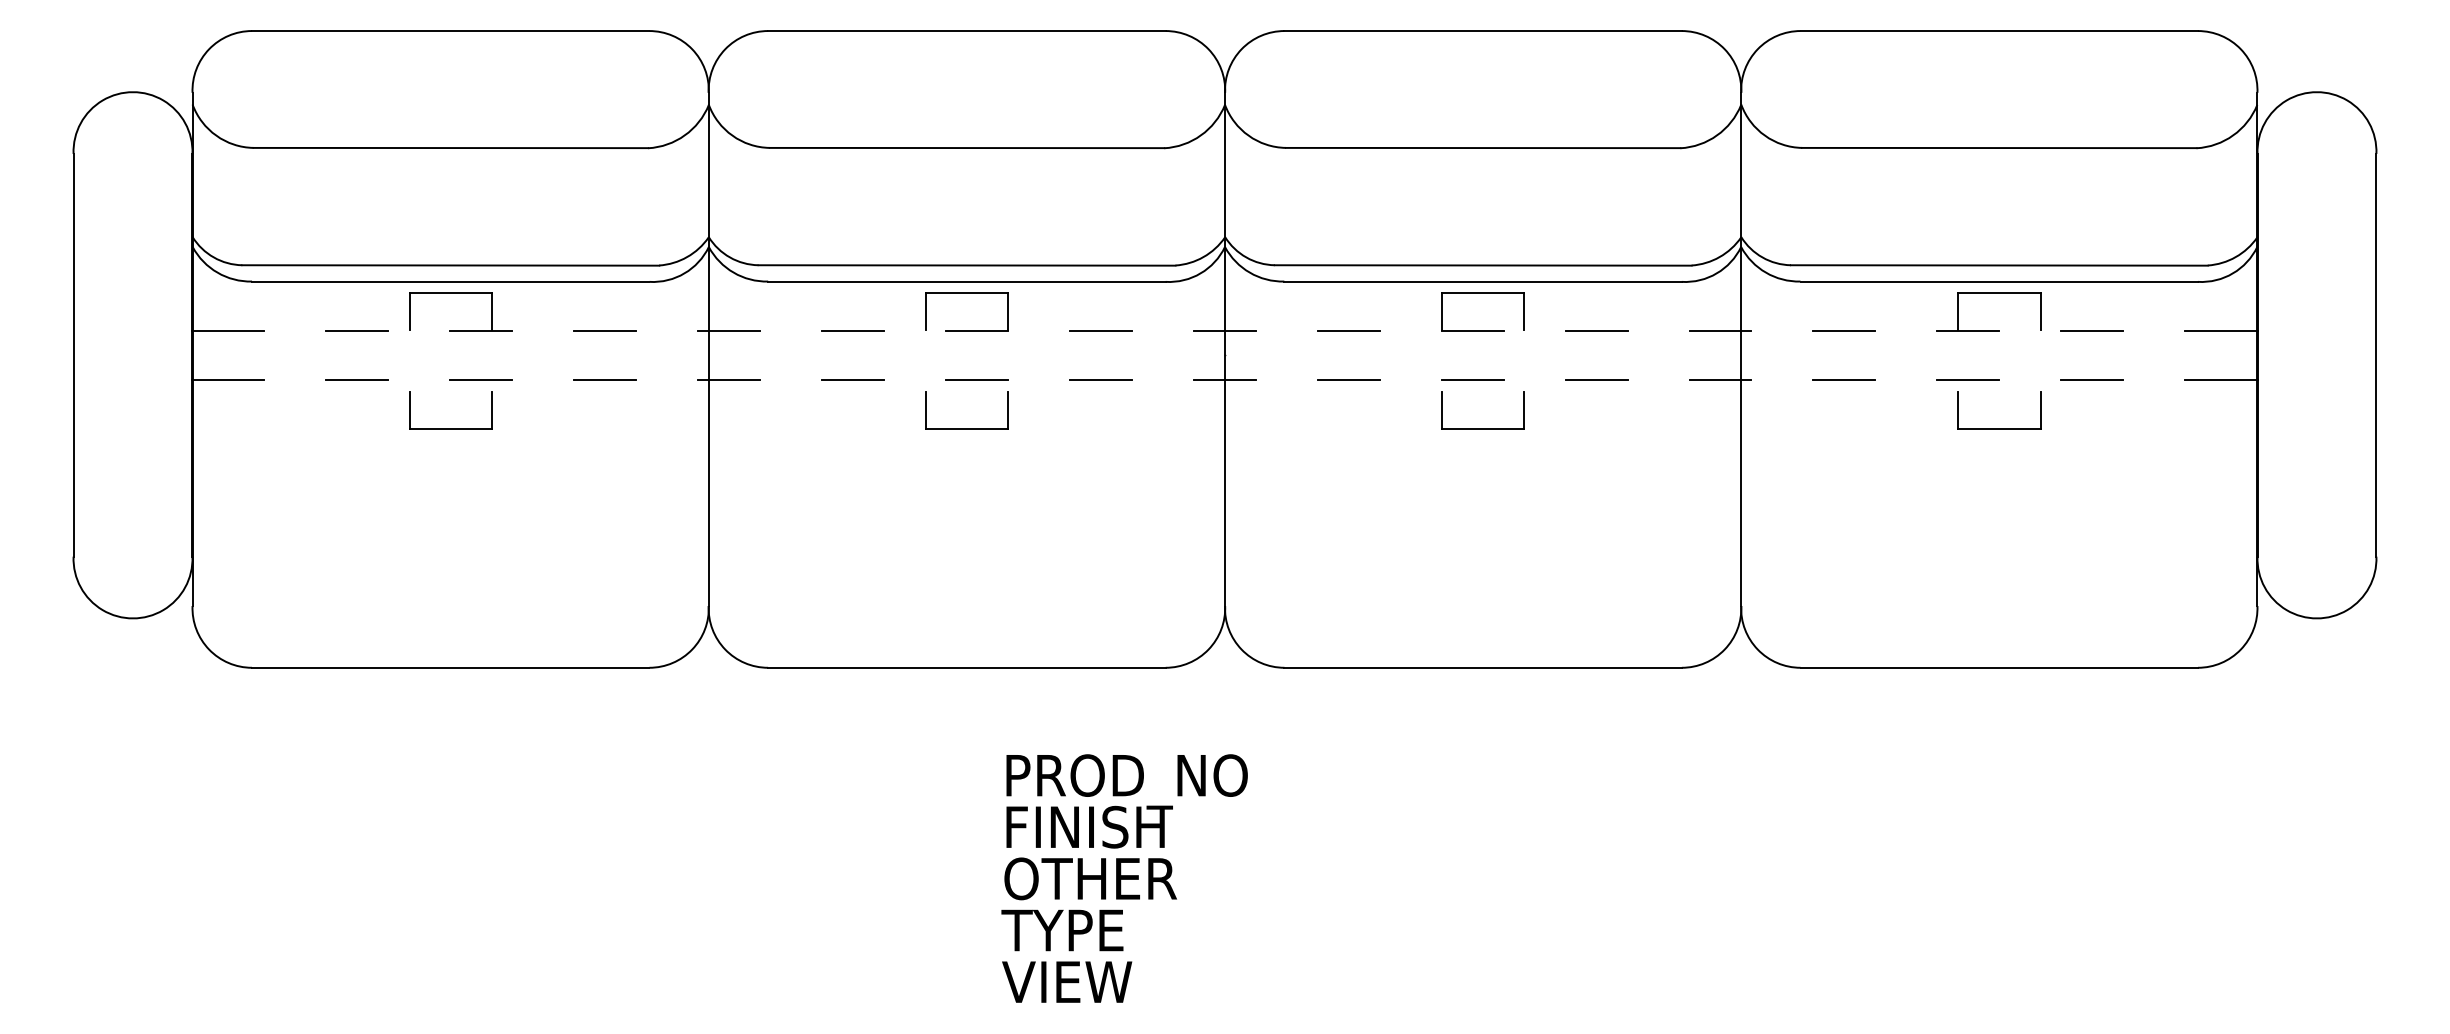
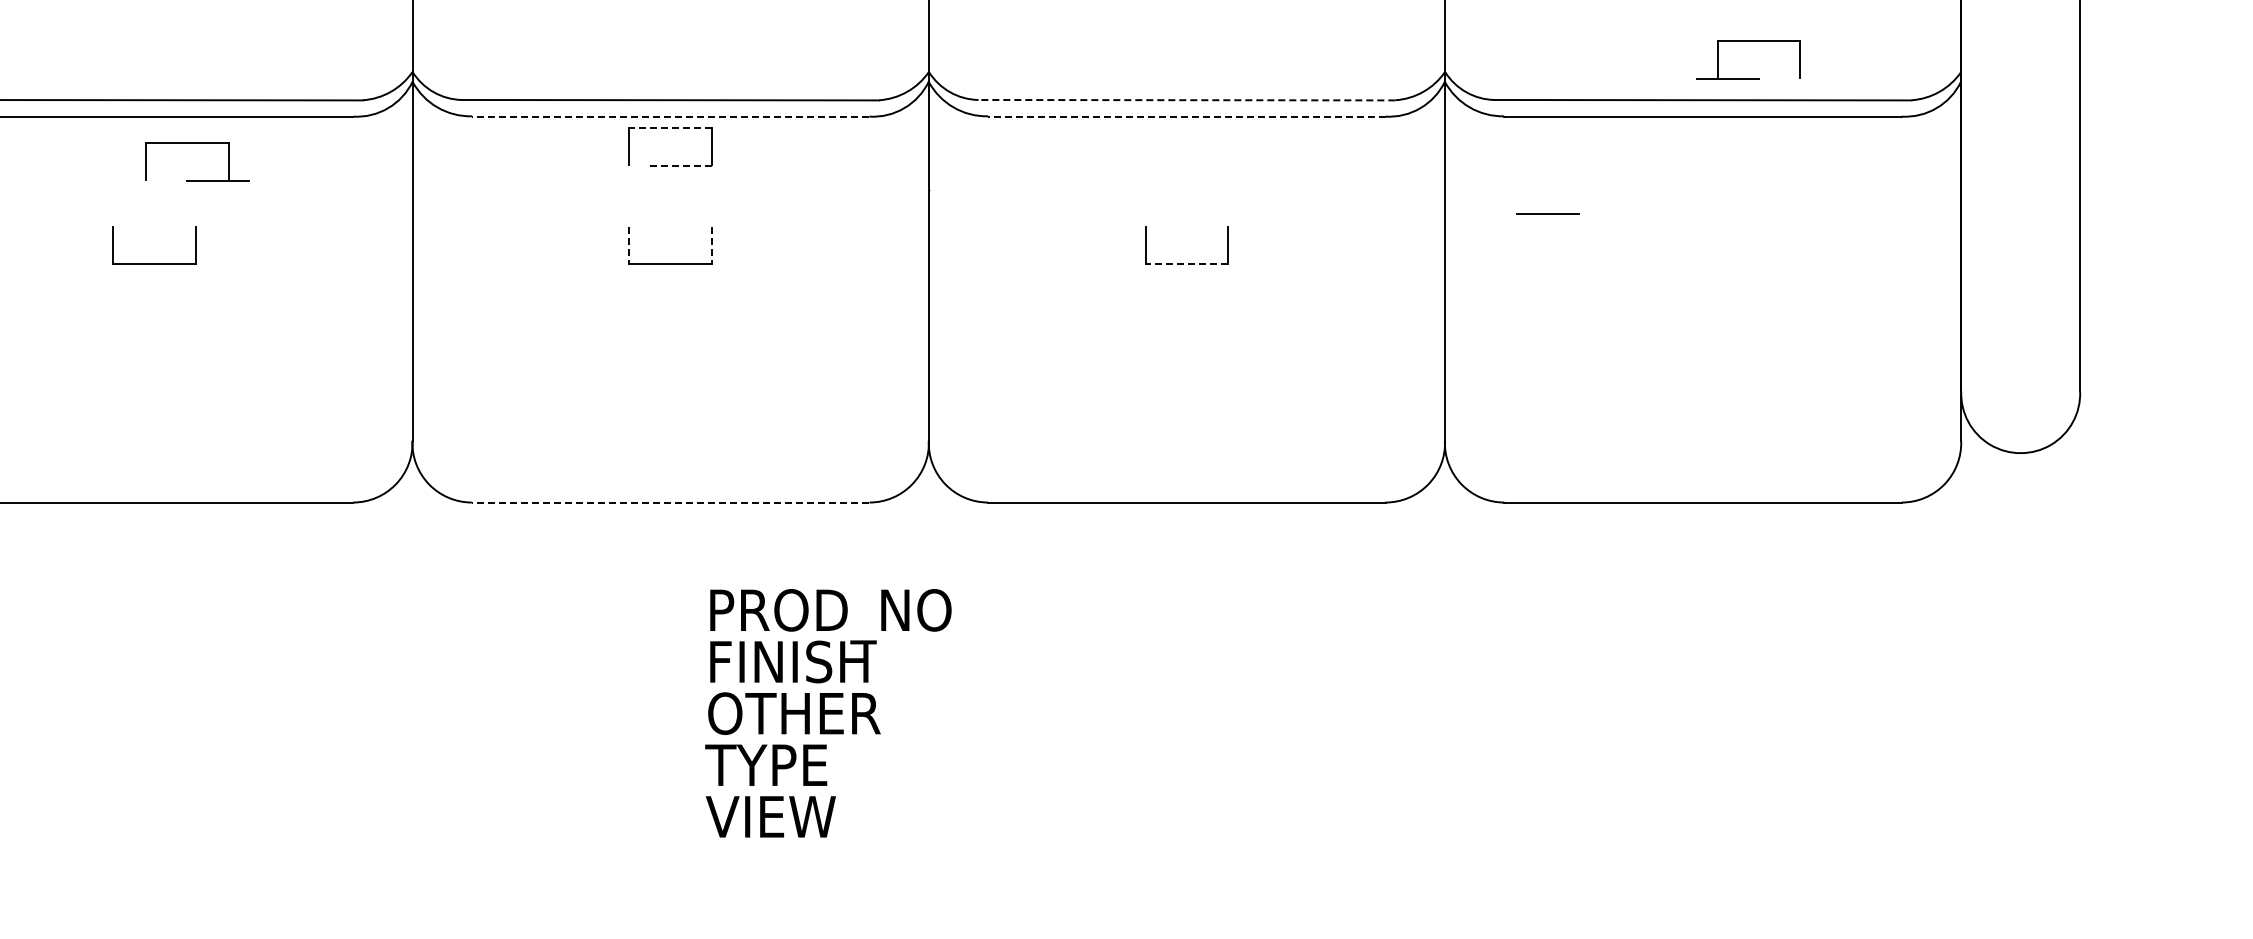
line: (1482, 265) -> (1186, 100), solid -> dashed
line: (966, 281) -> (670, 116), solid -> dashed
line: (1483, 281) -> (1187, 116), solid -> dashed
line: (966, 292) -> (670, 127), solid -> dashed
part: (460, 293) -> (197, 143), moved
part: (1482, 293) -> (1186, 128), removed
part: (1988, 293) -> (1748, 41), moved
line: (357, 330) -> (61, 165), removed
line: (605, 330) -> (309, 165), removed
line: (729, 330) -> (433, 165), removed
line: (852, 330) -> (556, 165), removed
line: (976, 330) -> (680, 165), solid -> dashed
line: (1100, 330) -> (804, 165), removed
line: (1224, 330) -> (928, 165), removed
line: (1348, 330) -> (1052, 165), removed
line: (1596, 330) -> (1300, 165), removed
line: (1720, 330) -> (1424, 165), removed
line: (1844, 330) -> (1548, 165), removed
line: (2092, 330) -> (1796, 165), removed
line: (2221, 330) -> (1925, 165), removed
line: (357, 379) -> (61, 214), removed
line: (481, 379) -> (185, 214), removed
line: (605, 379) -> (309, 214), removed
line: (729, 379) -> (433, 214), removed
line: (853, 379) -> (557, 214), removed
line: (976, 379) -> (680, 214), removed
line: (1100, 379) -> (804, 214), removed
line: (1224, 379) -> (928, 214), removed
line: (1348, 379) -> (1052, 214), removed
line: (1472, 379) -> (1176, 214), removed
line: (1596, 379) -> (1300, 214), removed
line: (1720, 379) -> (1424, 214), removed
line: (1968, 379) -> (1672, 214), removed
line: (2092, 379) -> (1796, 214), removed
line: (2221, 379) -> (1925, 214), removed
line: (925, 410) -> (629, 245), solid -> dashed
line: (1008, 410) -> (712, 245), solid -> dashed
part: (1999, 428) -> (1703, 263), removed
line: (1482, 429) -> (1186, 264), solid -> dashed
line: (966, 667) -> (670, 502), solid -> dashed

